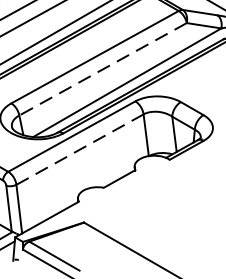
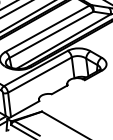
line: (103, 68) -> (51, 34), dashed -> solid
line: (81, 148) -> (40, 74), dashed -> solid

